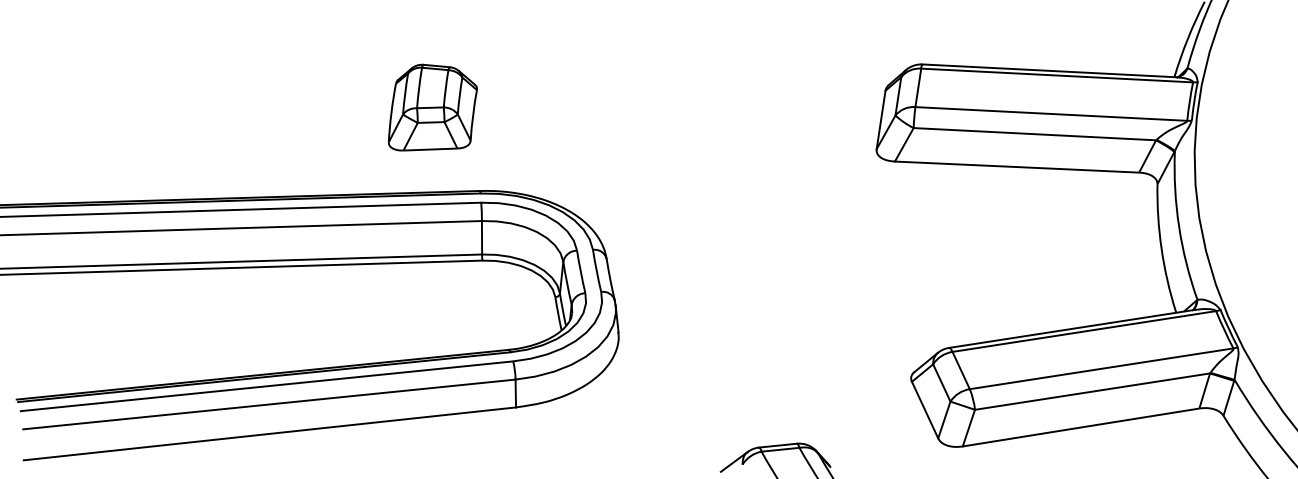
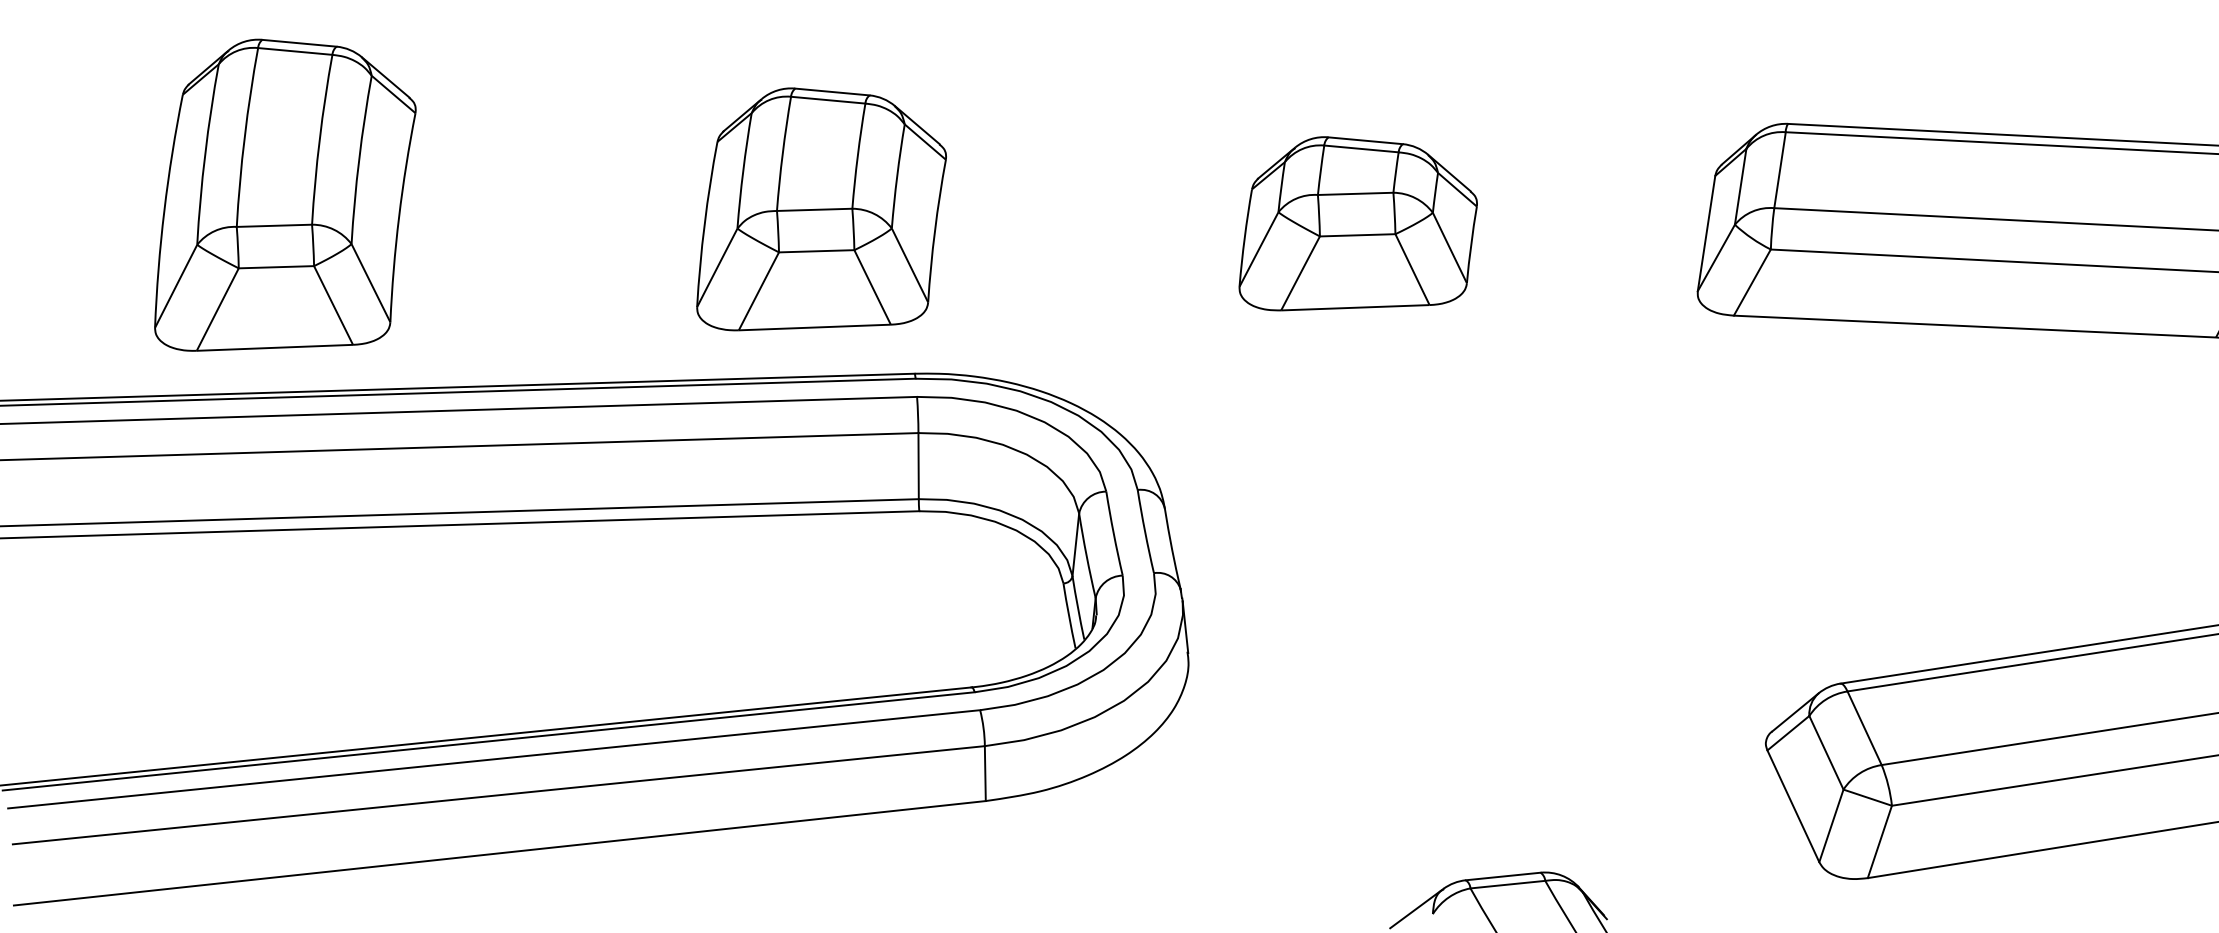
part: (161, 100) -> (285, 195), added
part: (432, 107) -> (820, 208), size x1.43
part: (704, 114) -> (1357, 222), added

